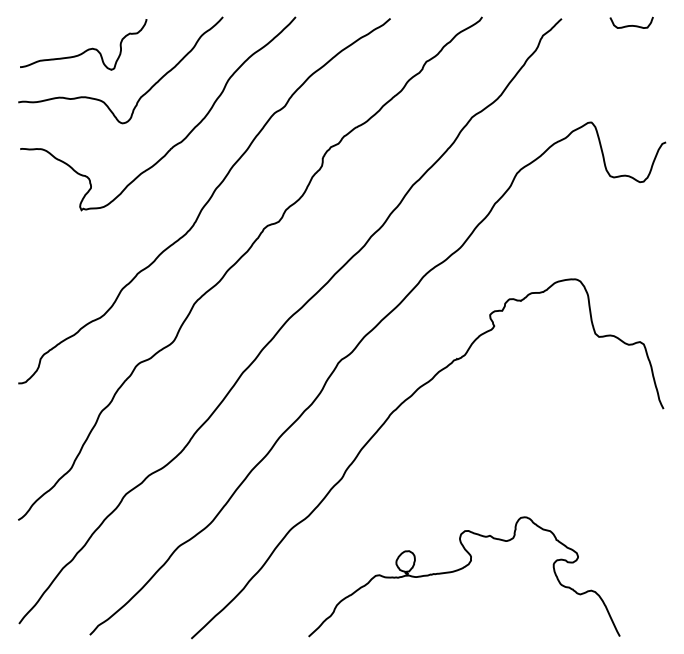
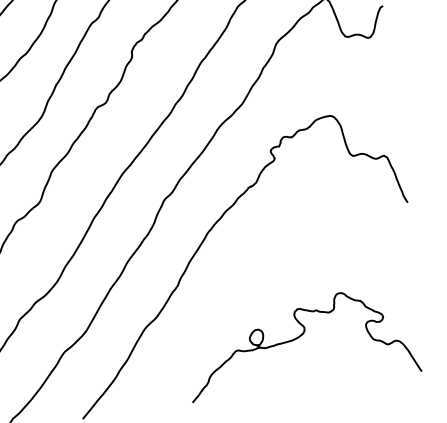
part: (460, 570) -> (297, 338), moved

